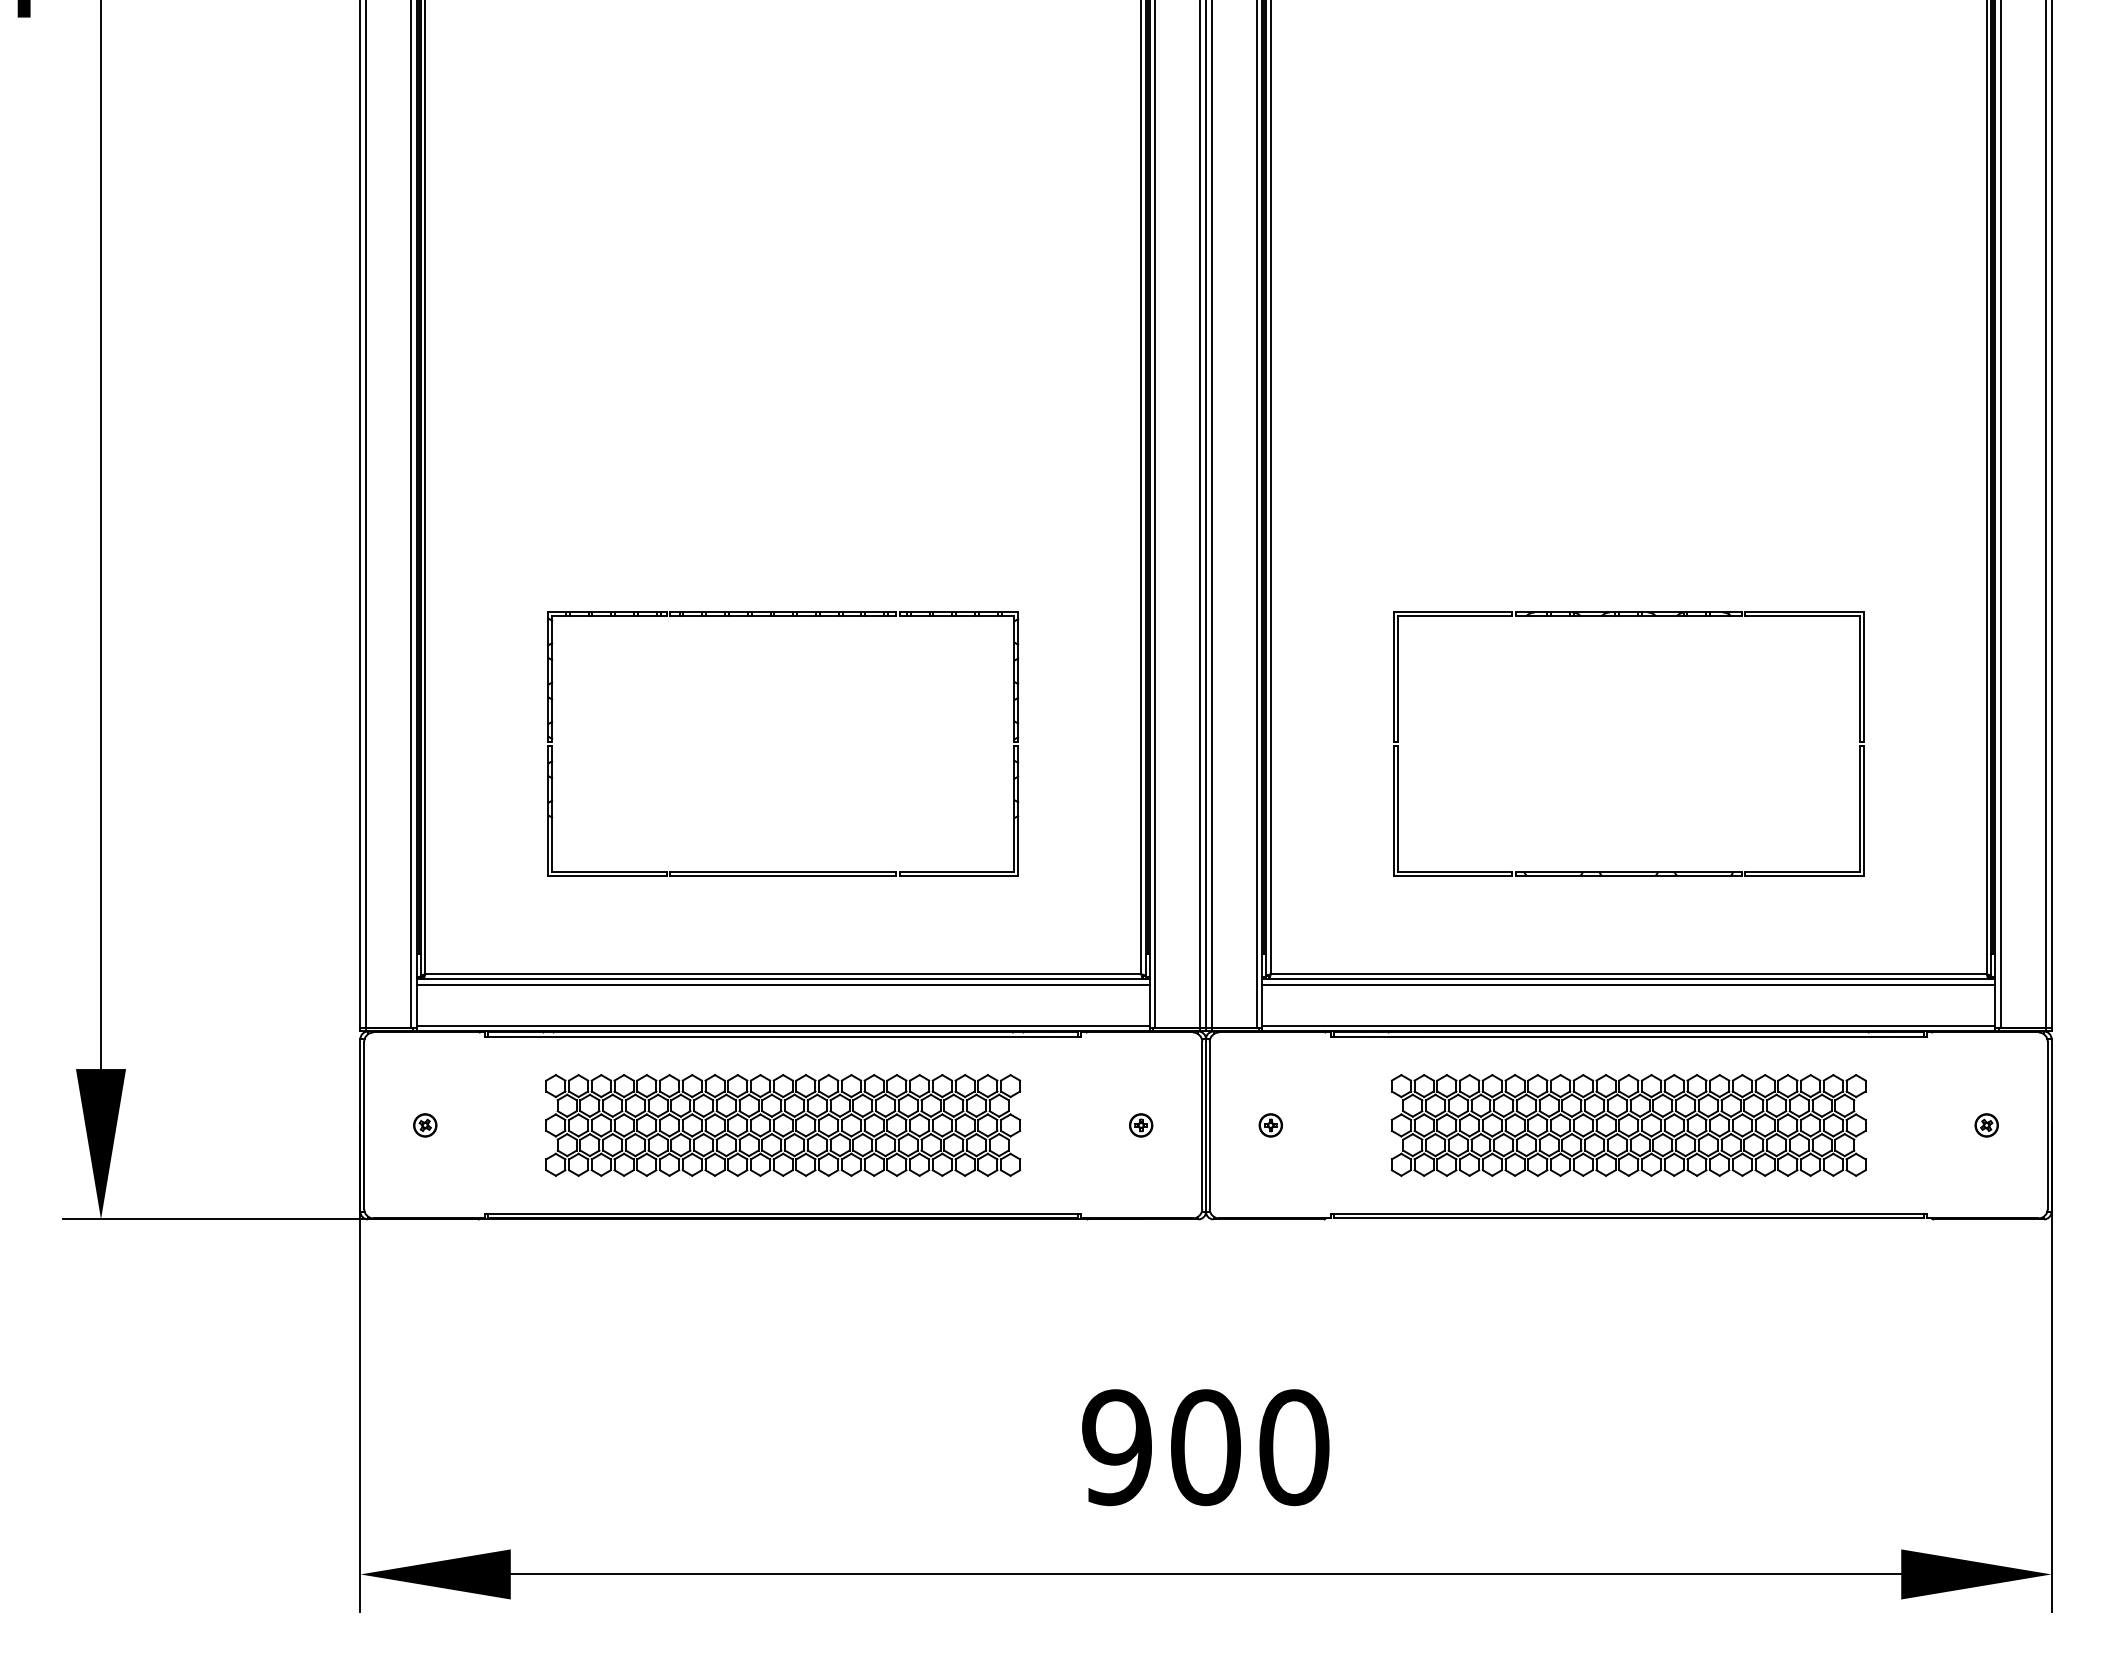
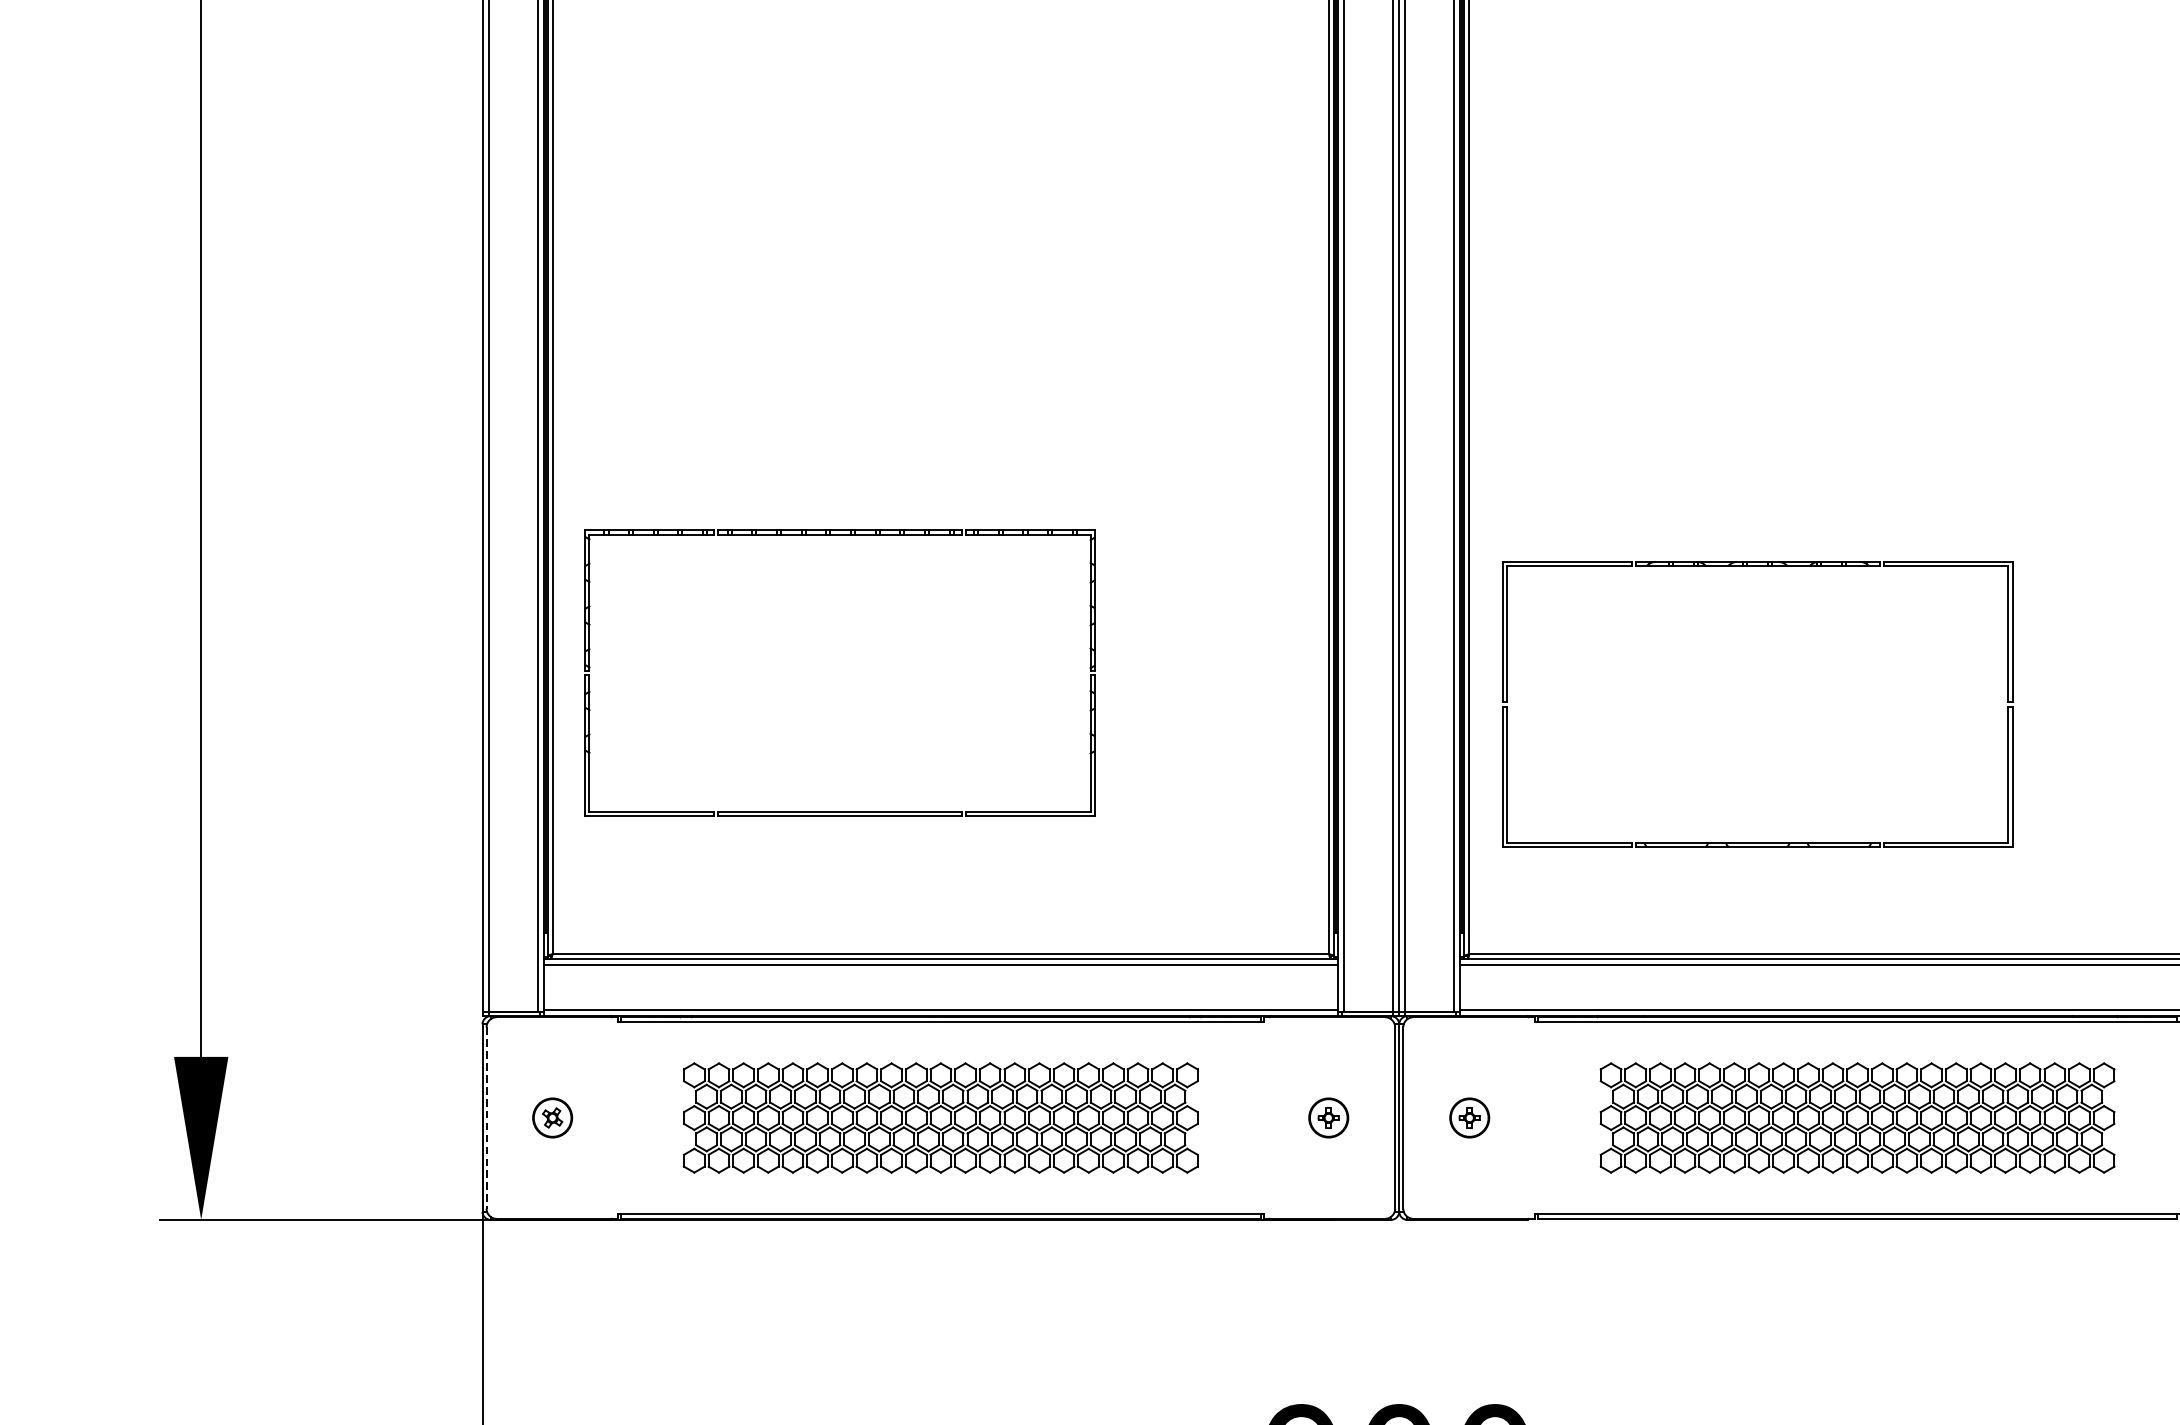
part: (783, 616) -> (840, 534), moved
part: (1628, 616) -> (1757, 566), moved
line: (364, 1125) -> (486, 1118), solid -> dashed
part: (425, 1125) -> (553, 1118), size x1.6
part: (1141, 1125) -> (1329, 1118), size x1.6
part: (1270, 1125) -> (1469, 1118), size x1.6

